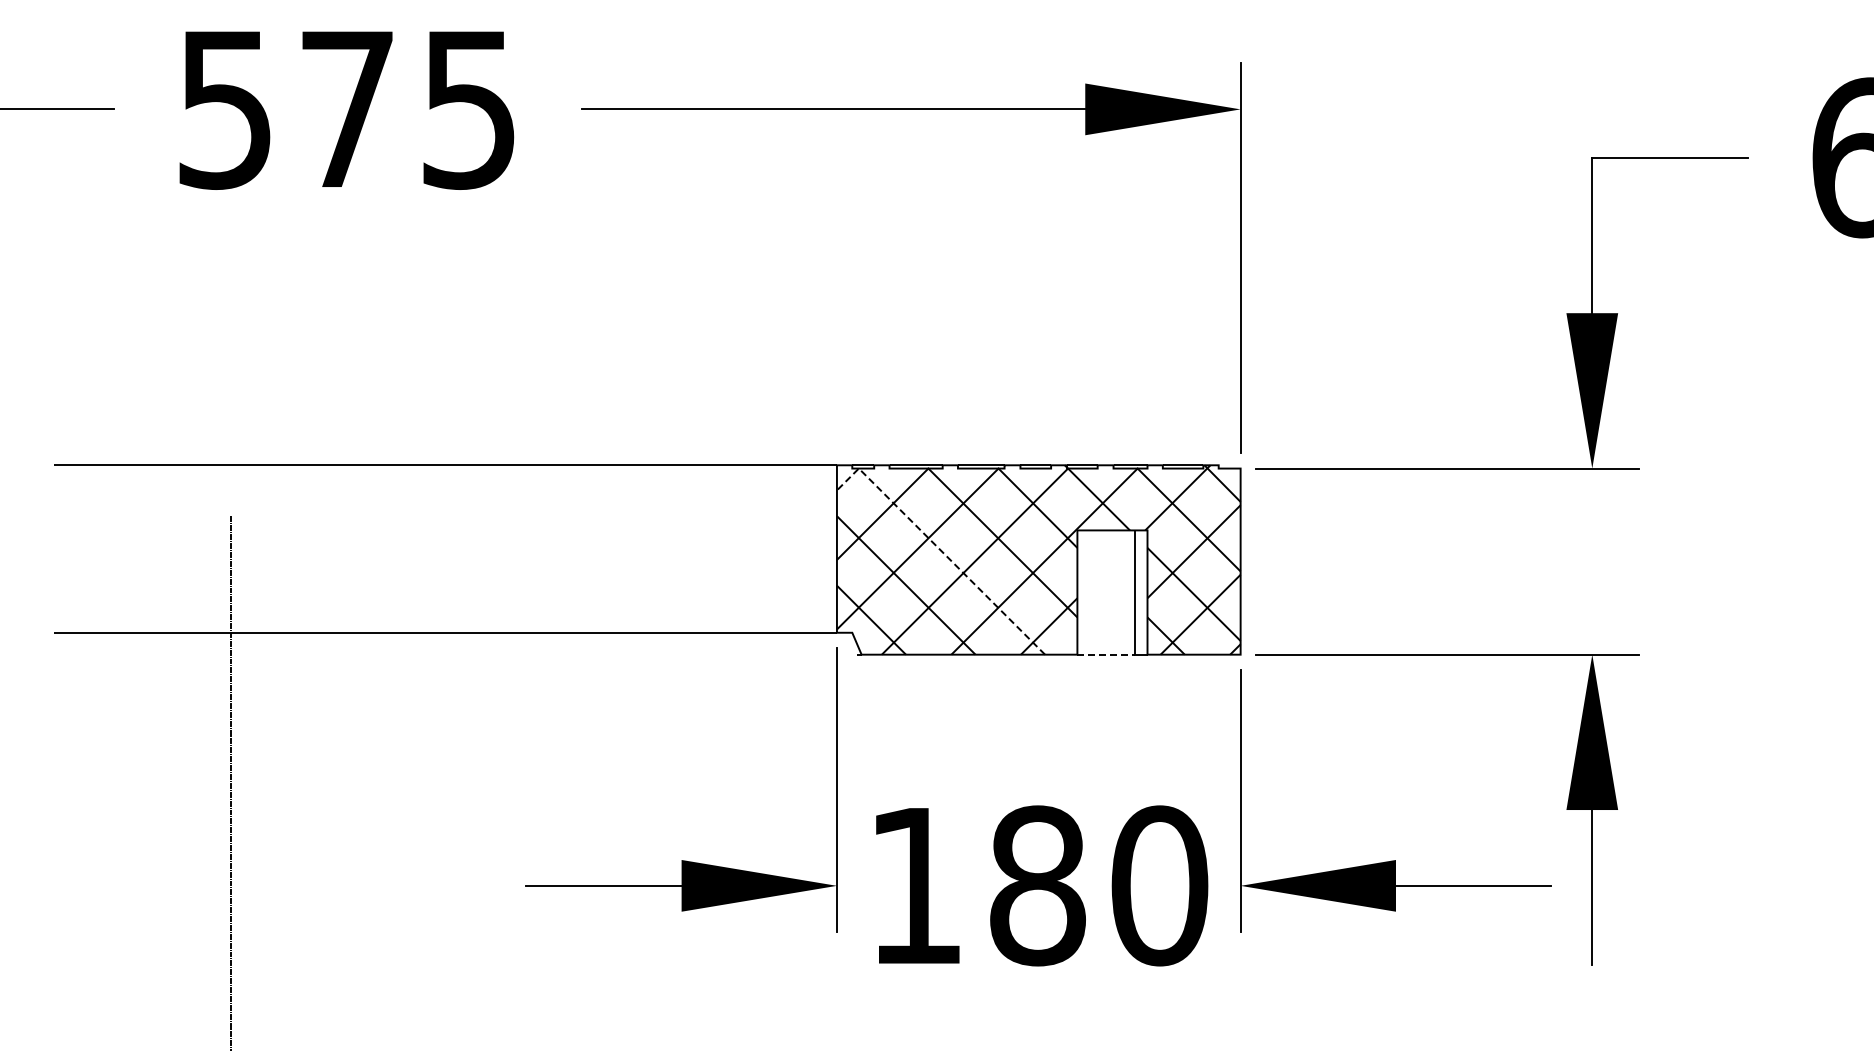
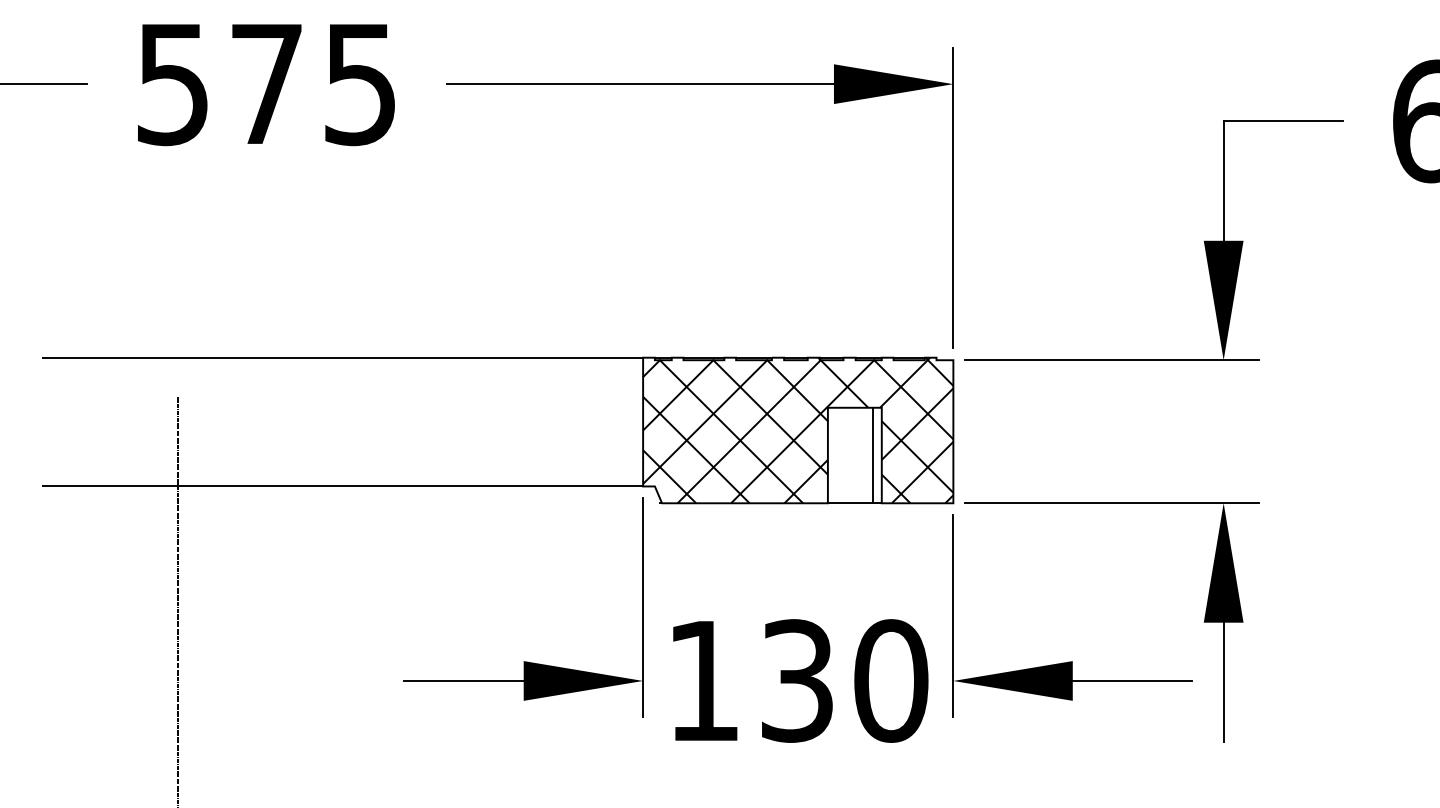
line: (940, 550) -> (722, 423), dashed -> solid
line: (1106, 654) -> (850, 503), dashed -> solid
text: (1037, 885) -> (797, 680), 180 -> 130

